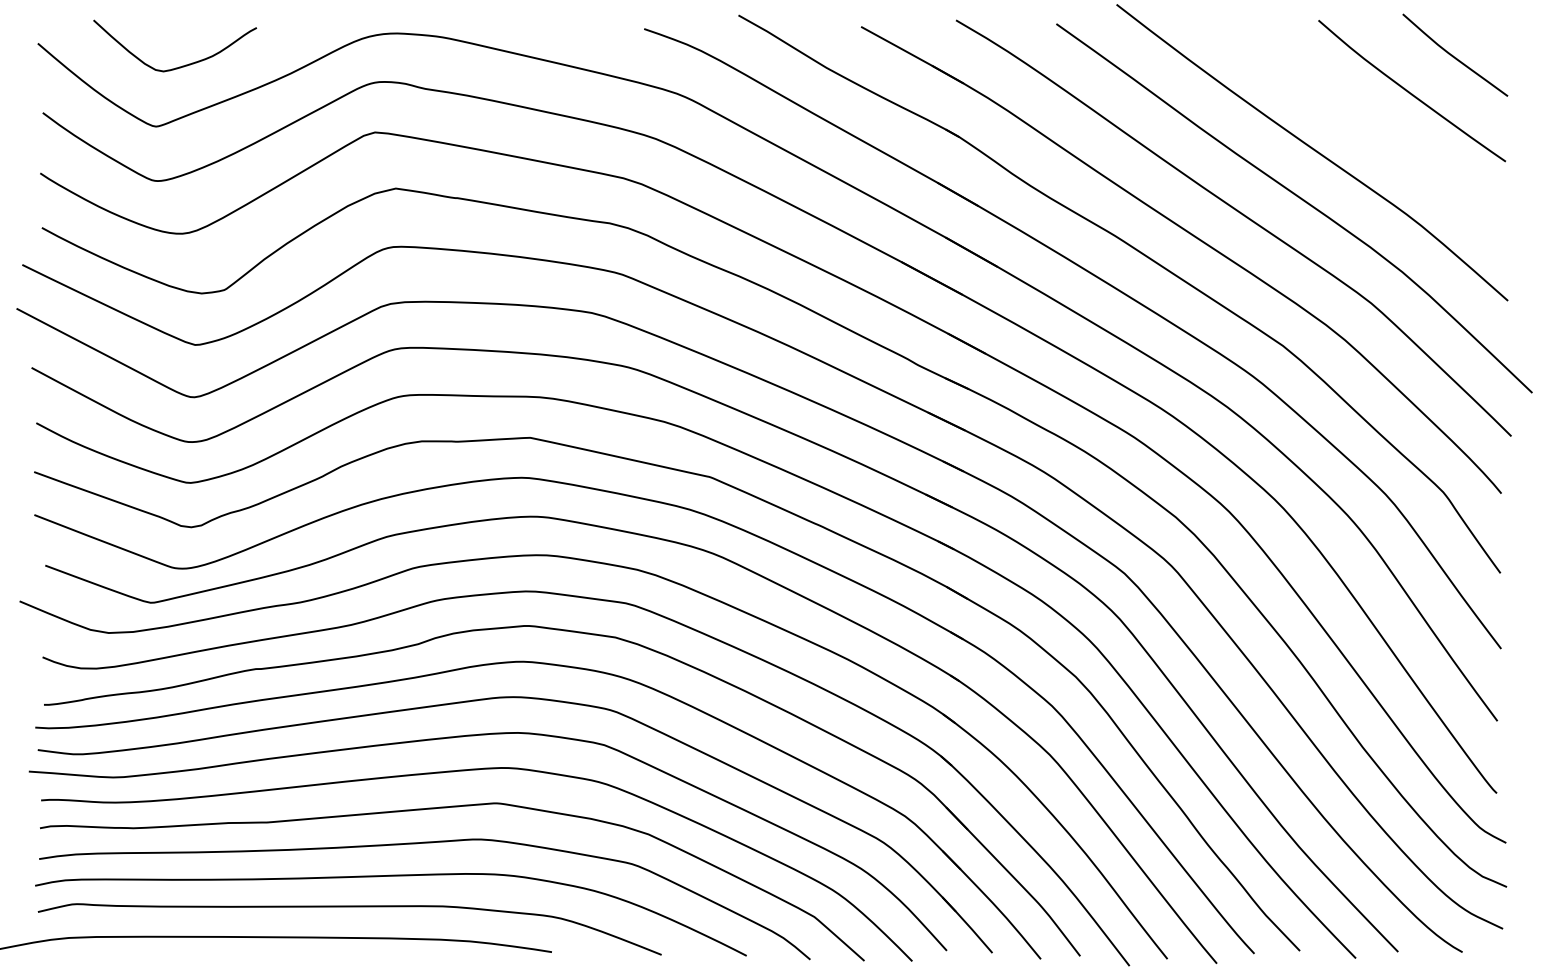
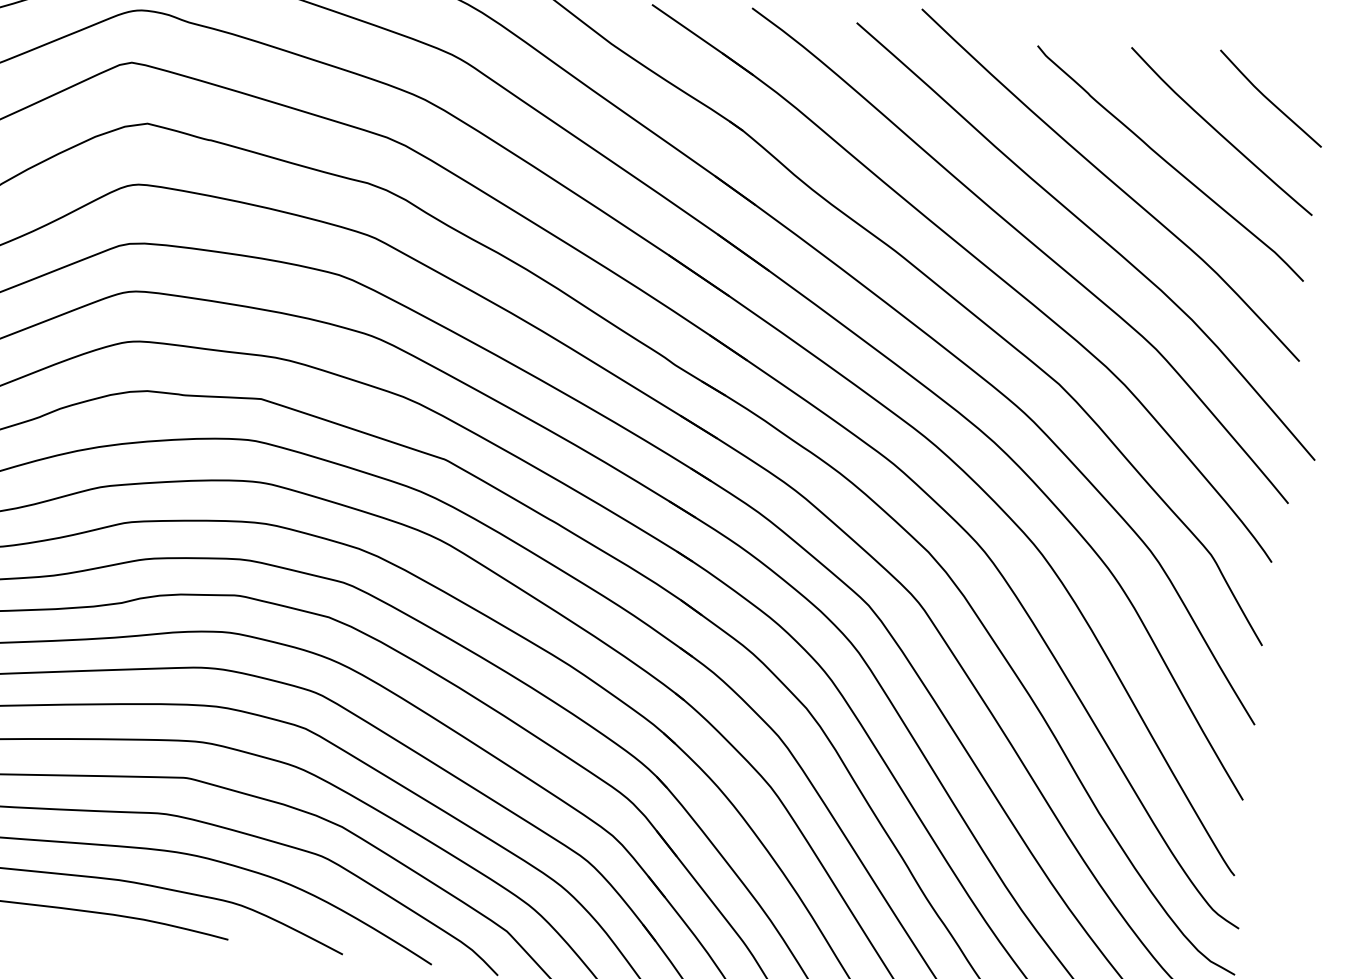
curve: (1366, 126) -> (1170, 163), added

